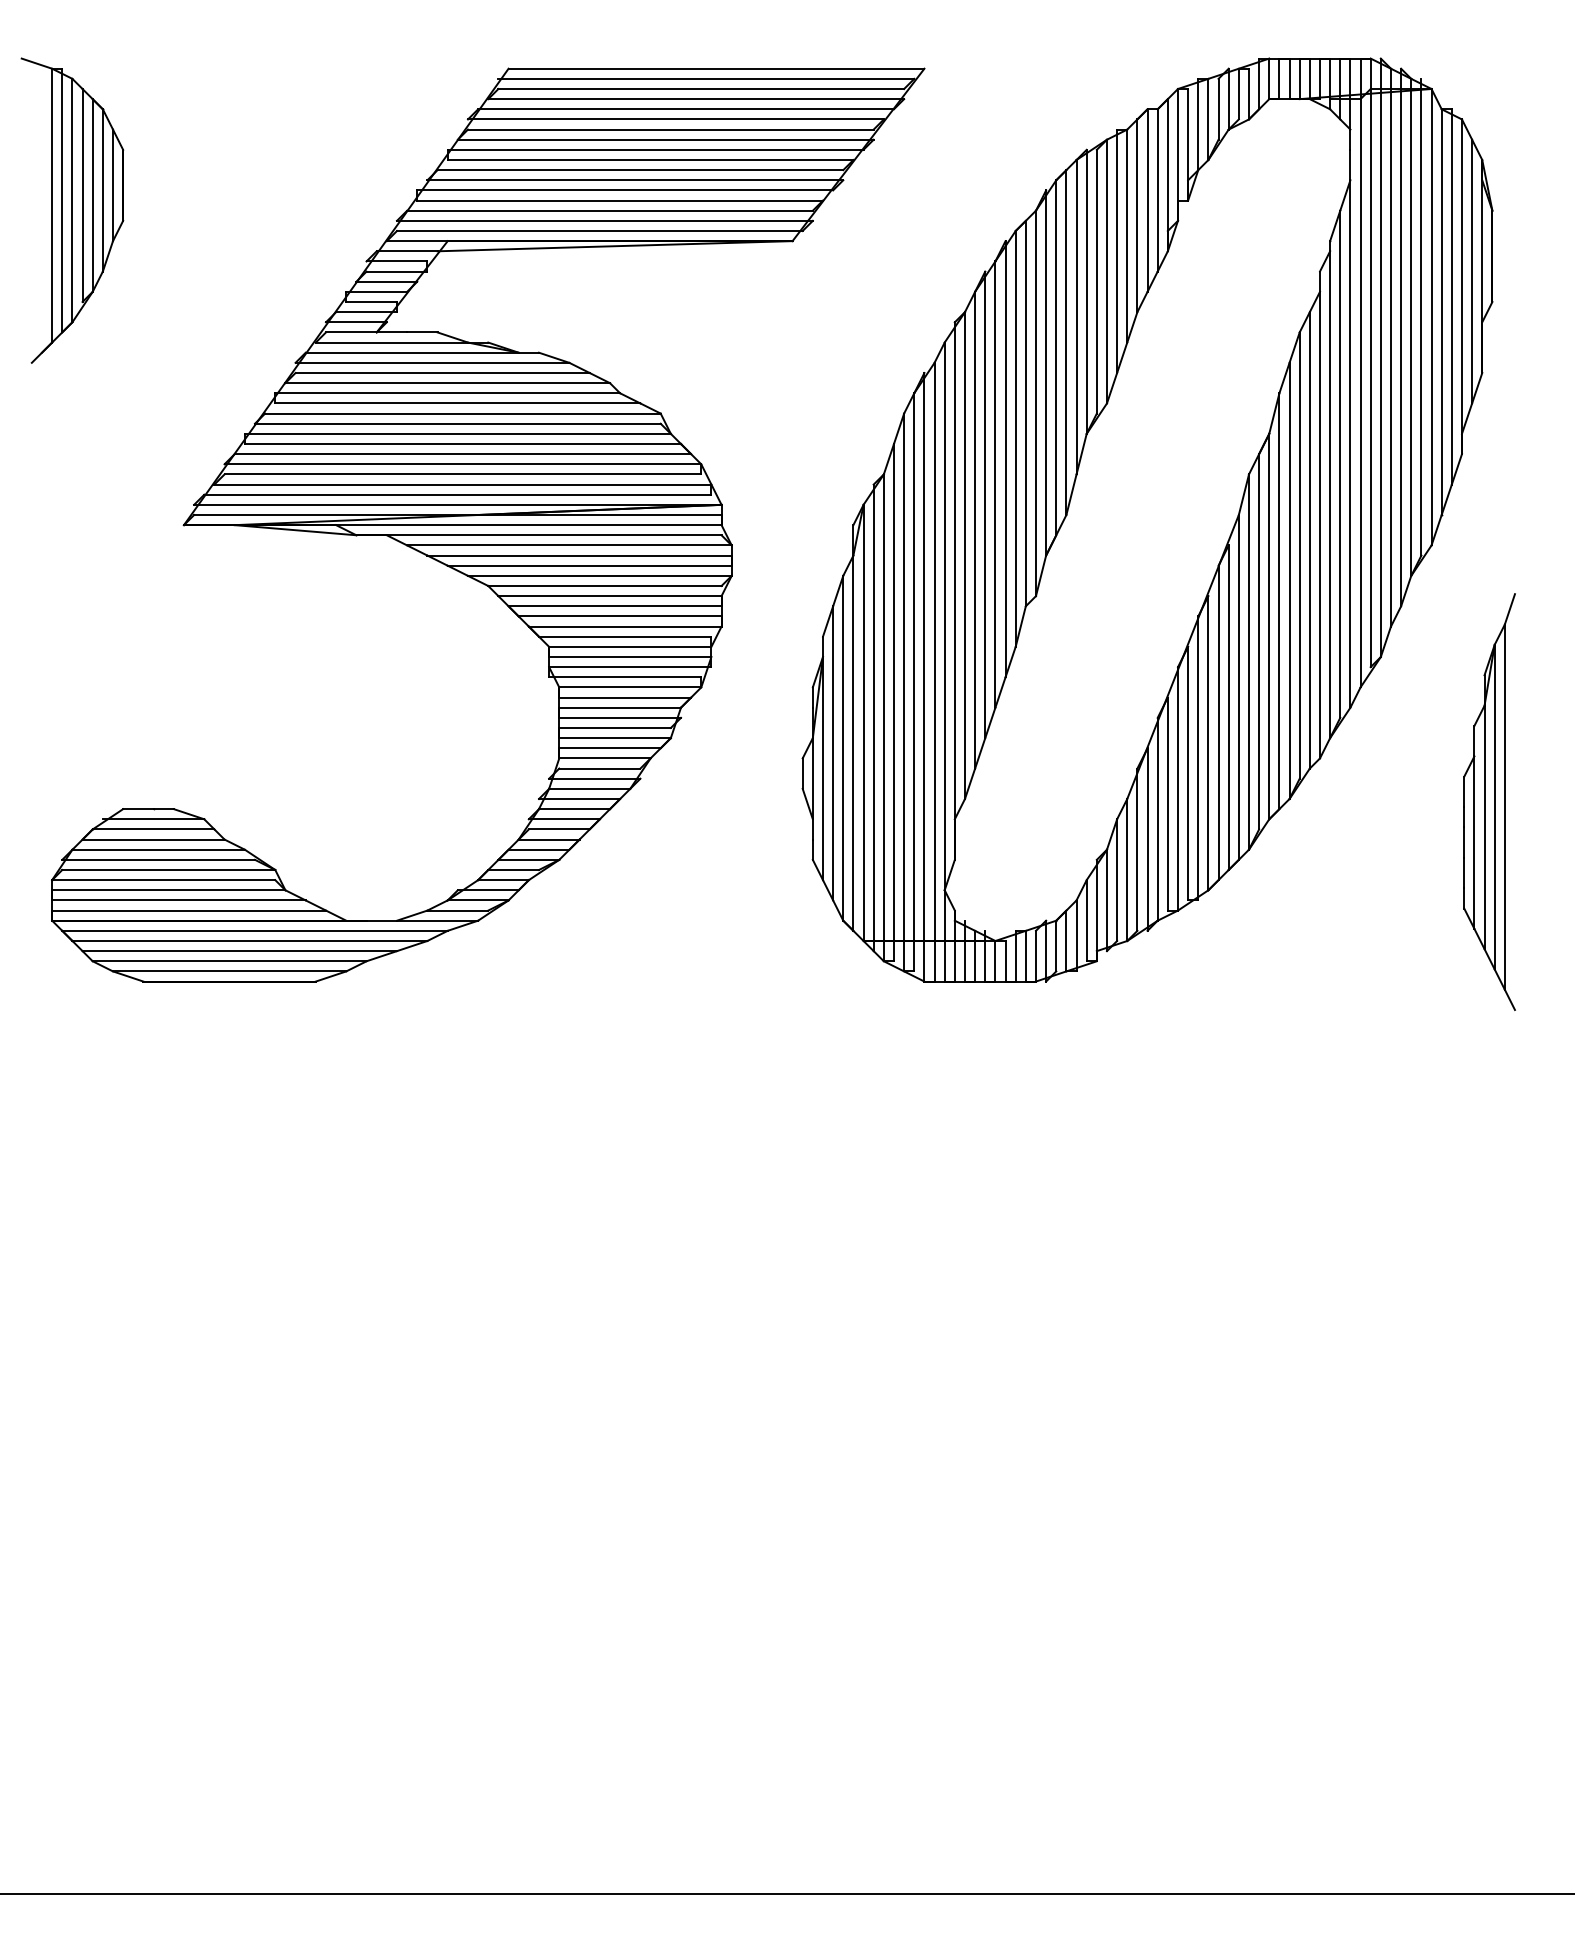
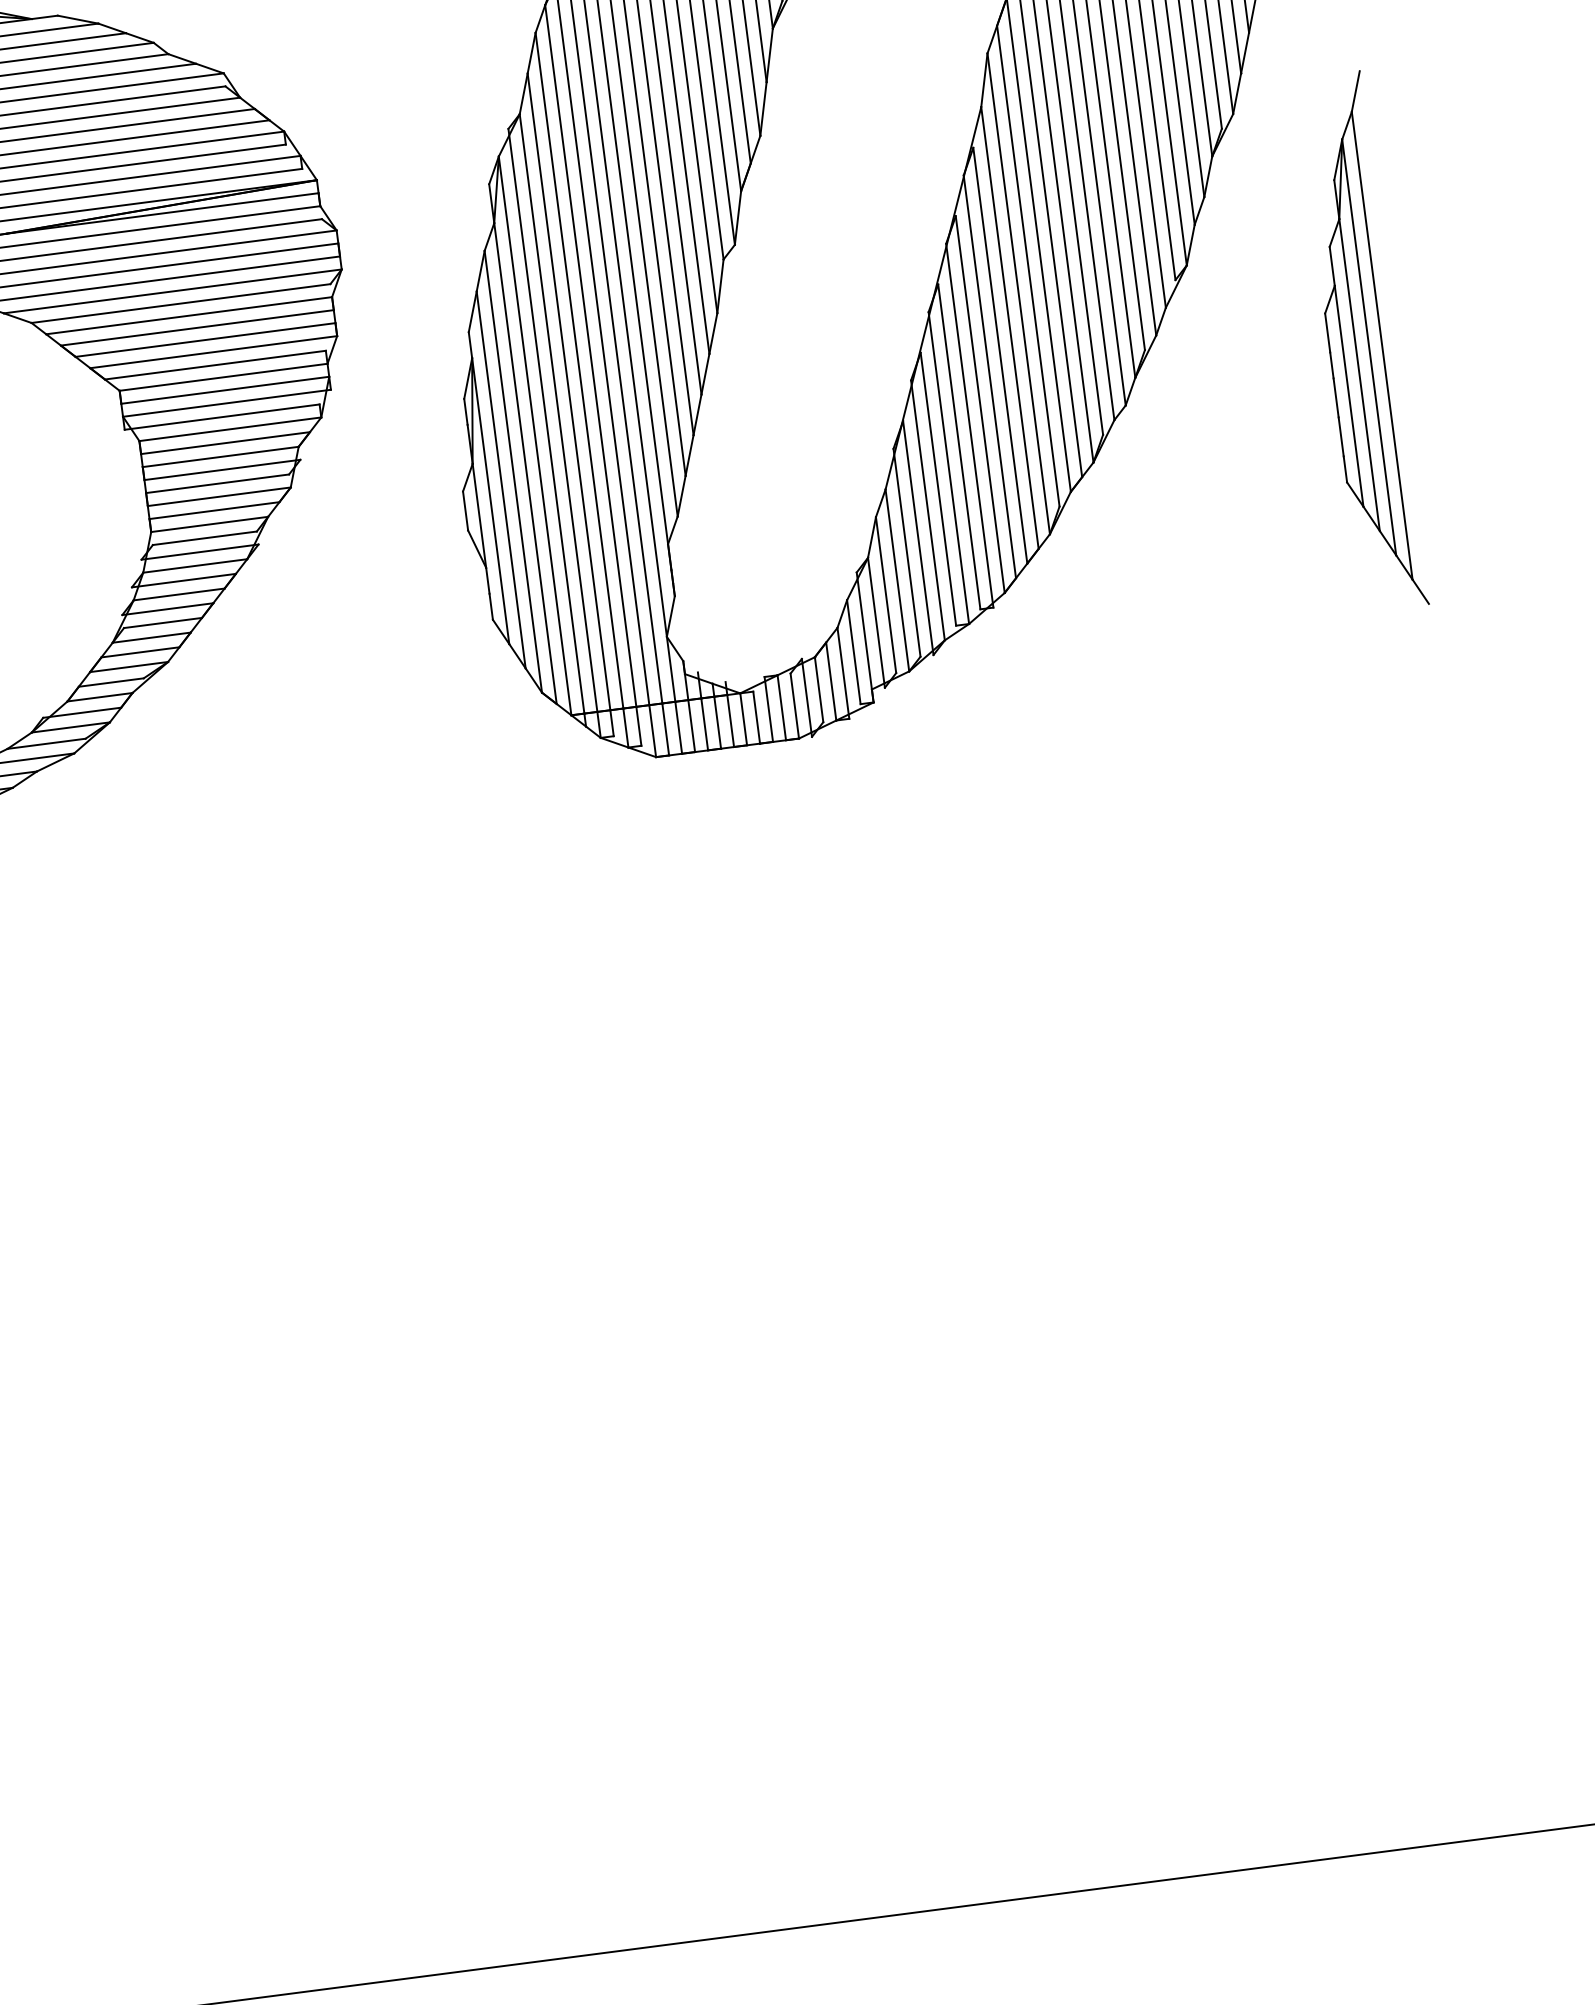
part: (1489, 801) -> (1361, 341), moved

